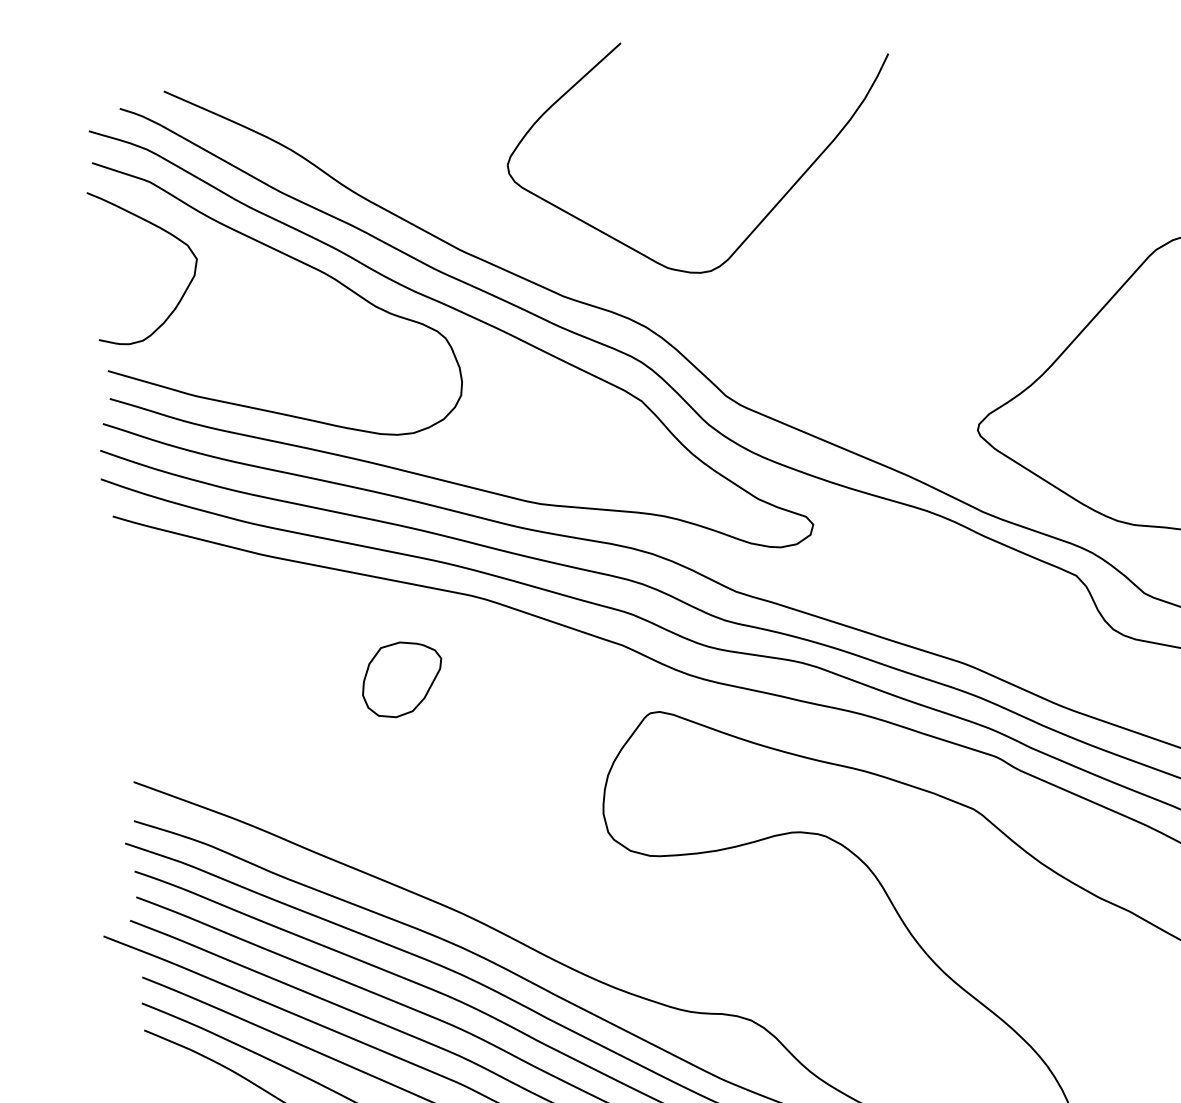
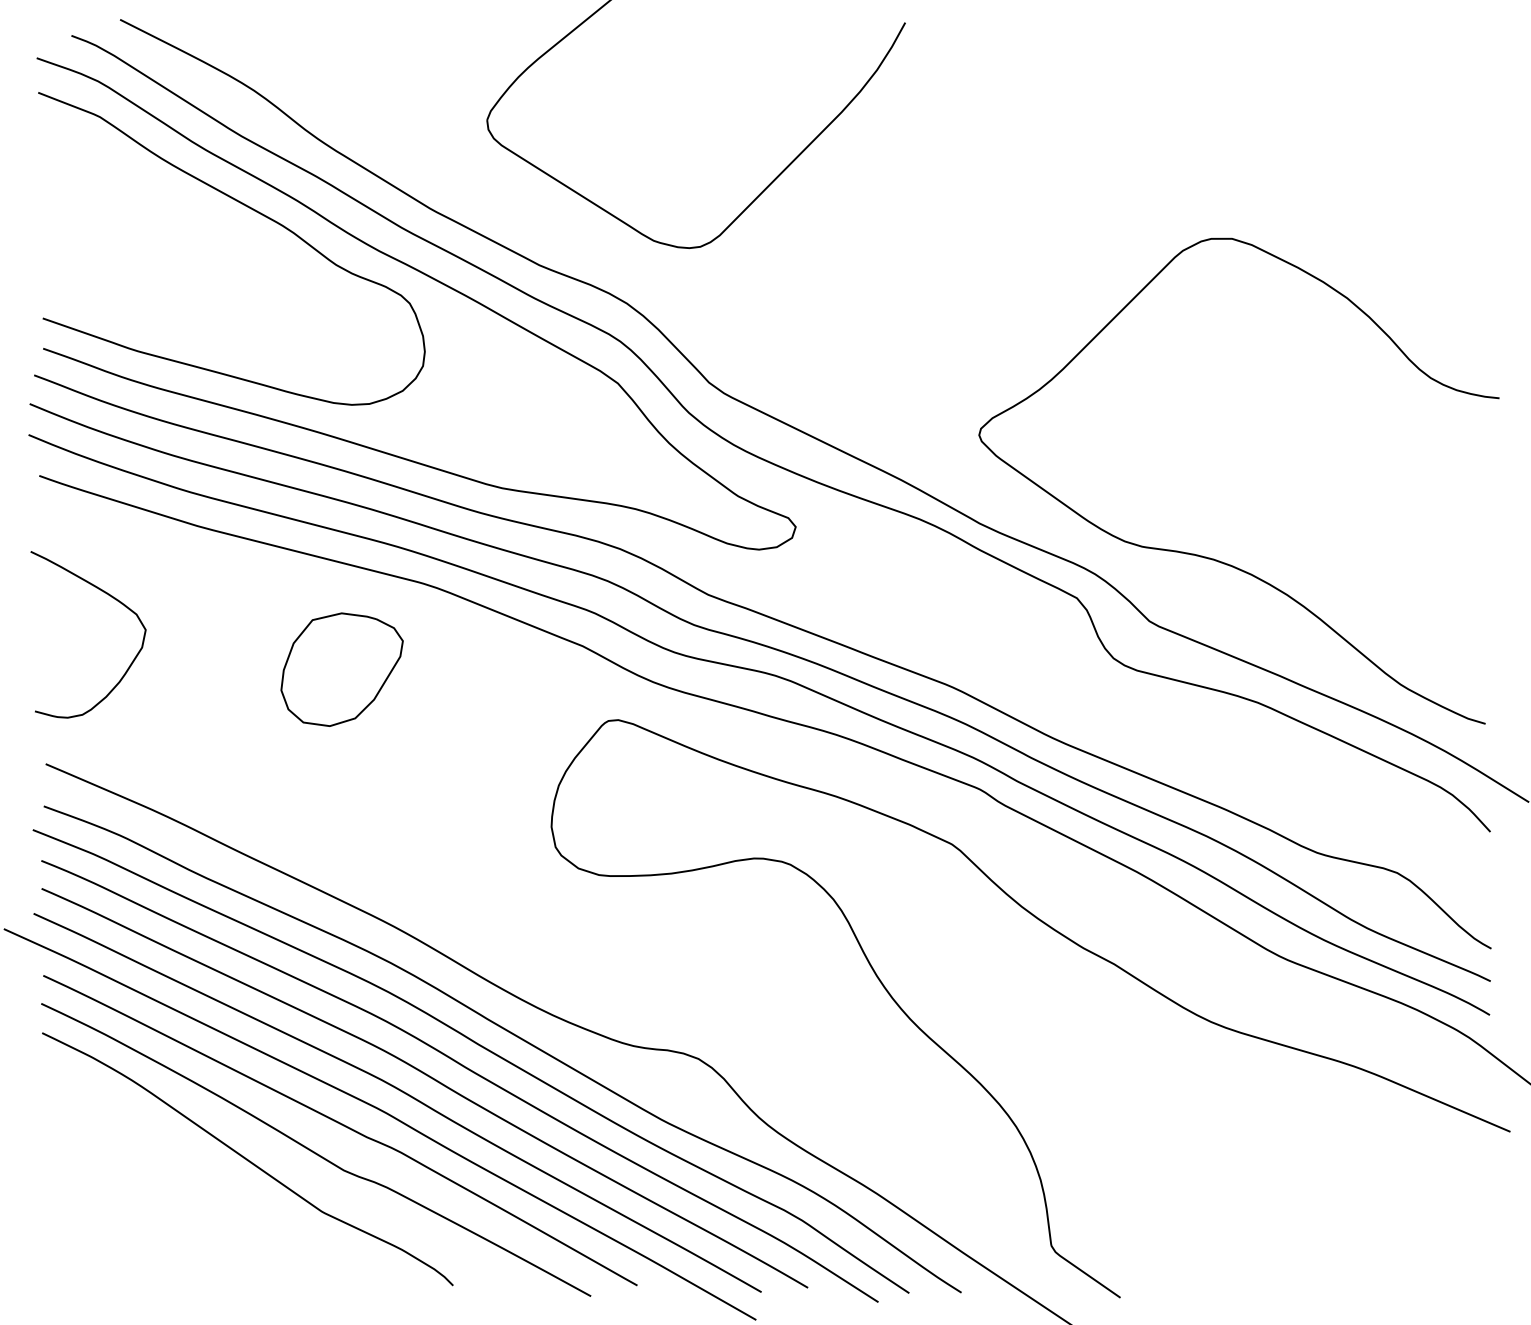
curve: (164, 231) -> (112, 598), moved
part: (402, 679) -> (342, 669), size x1.4

